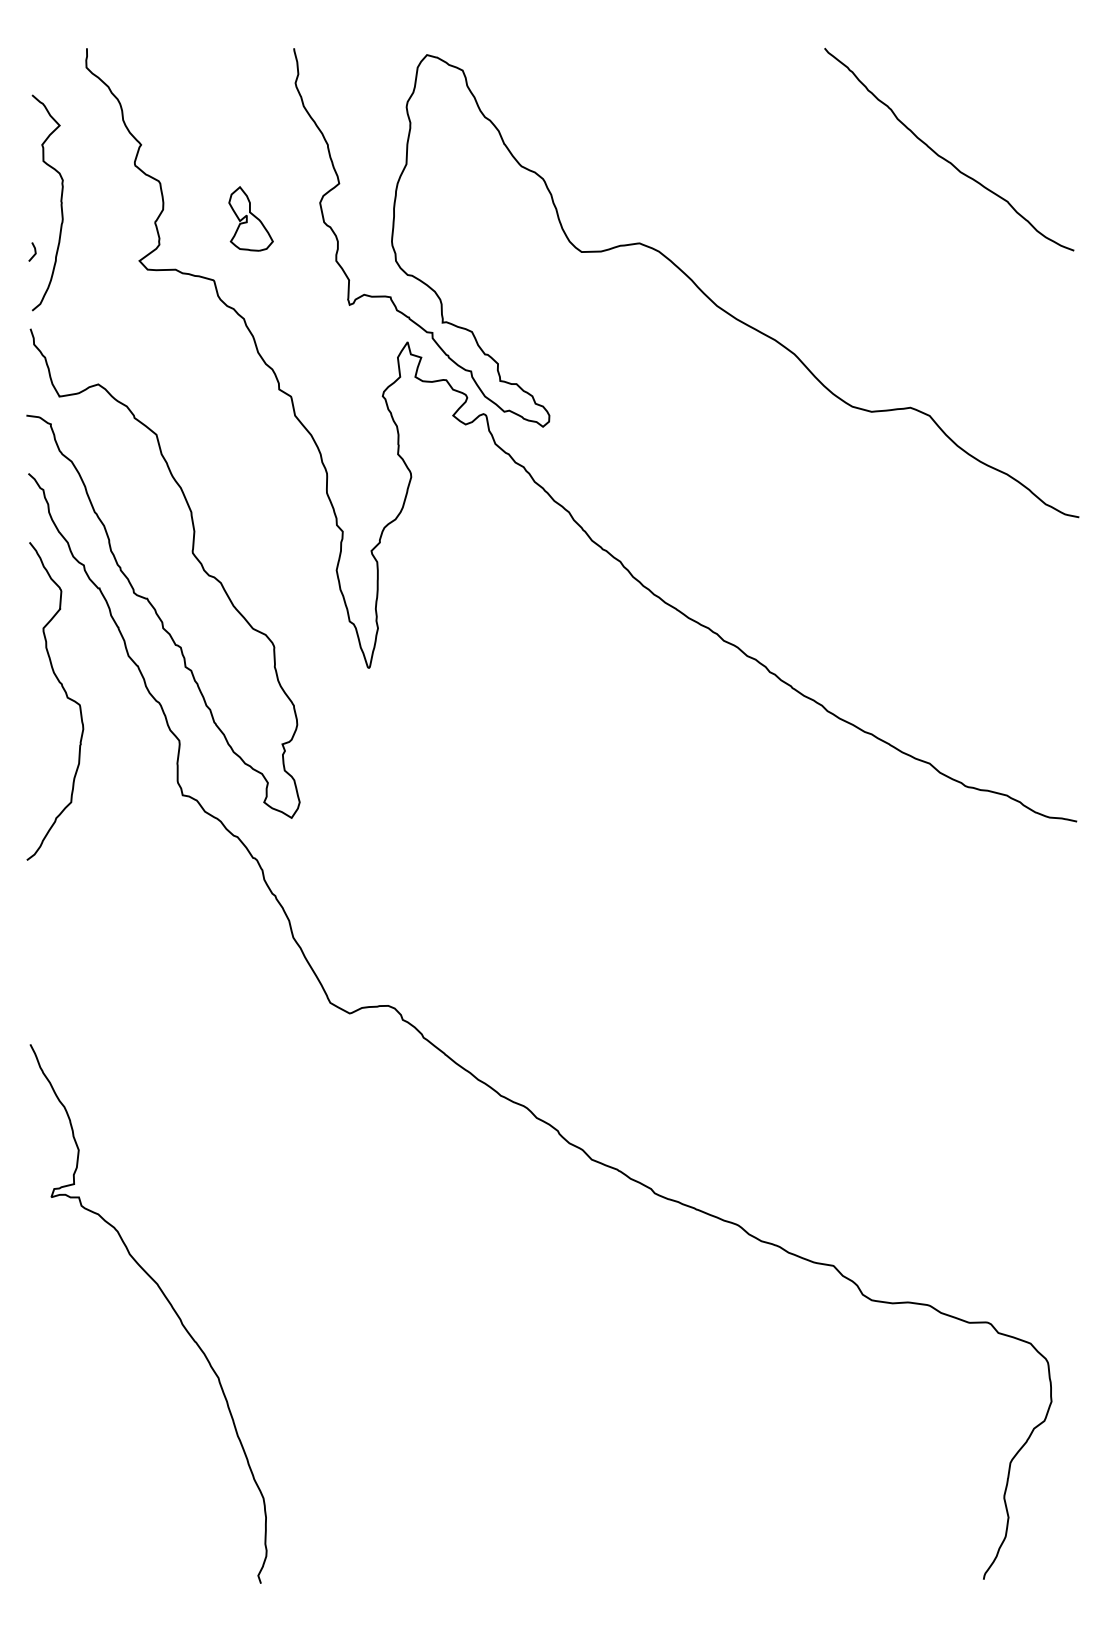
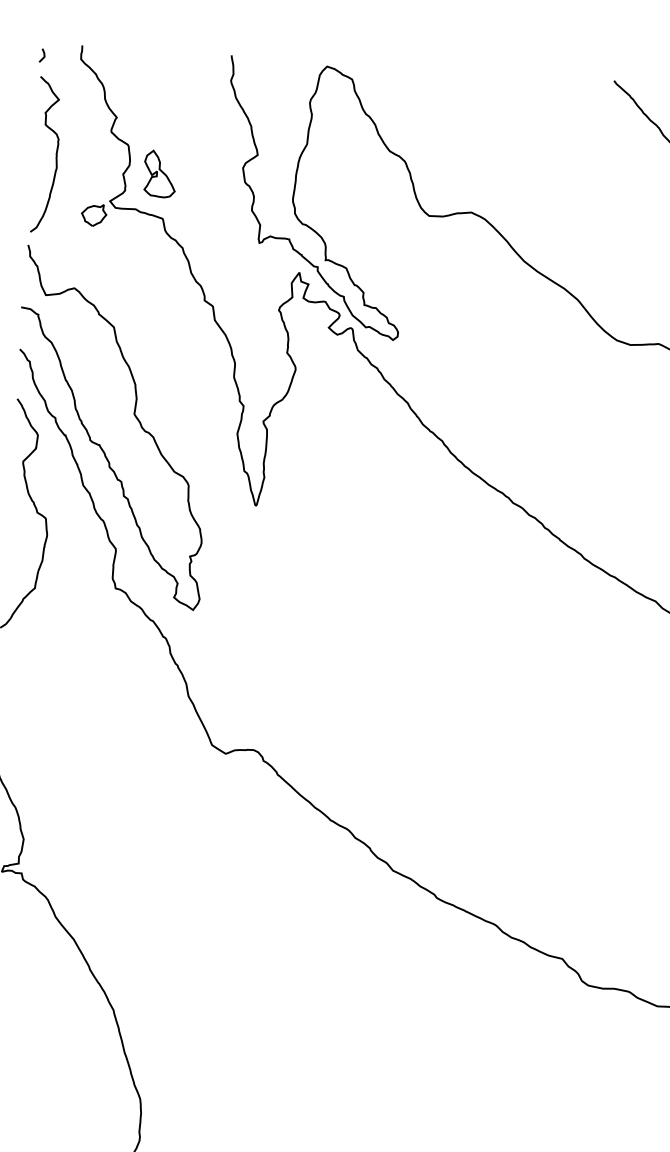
part: (250, 218) -> (159, 173), moved
line: (34, 251) -> (43, 55), moved
part: (118, 281) -> (93, 215), added

